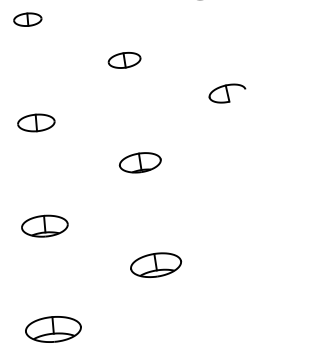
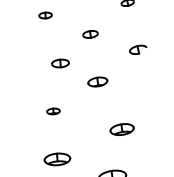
part: (36, 122) -> (60, 63), moved
part: (44, 226) -> (53, 111), size x0.6
part: (154, 265) -> (121, 129), moved

